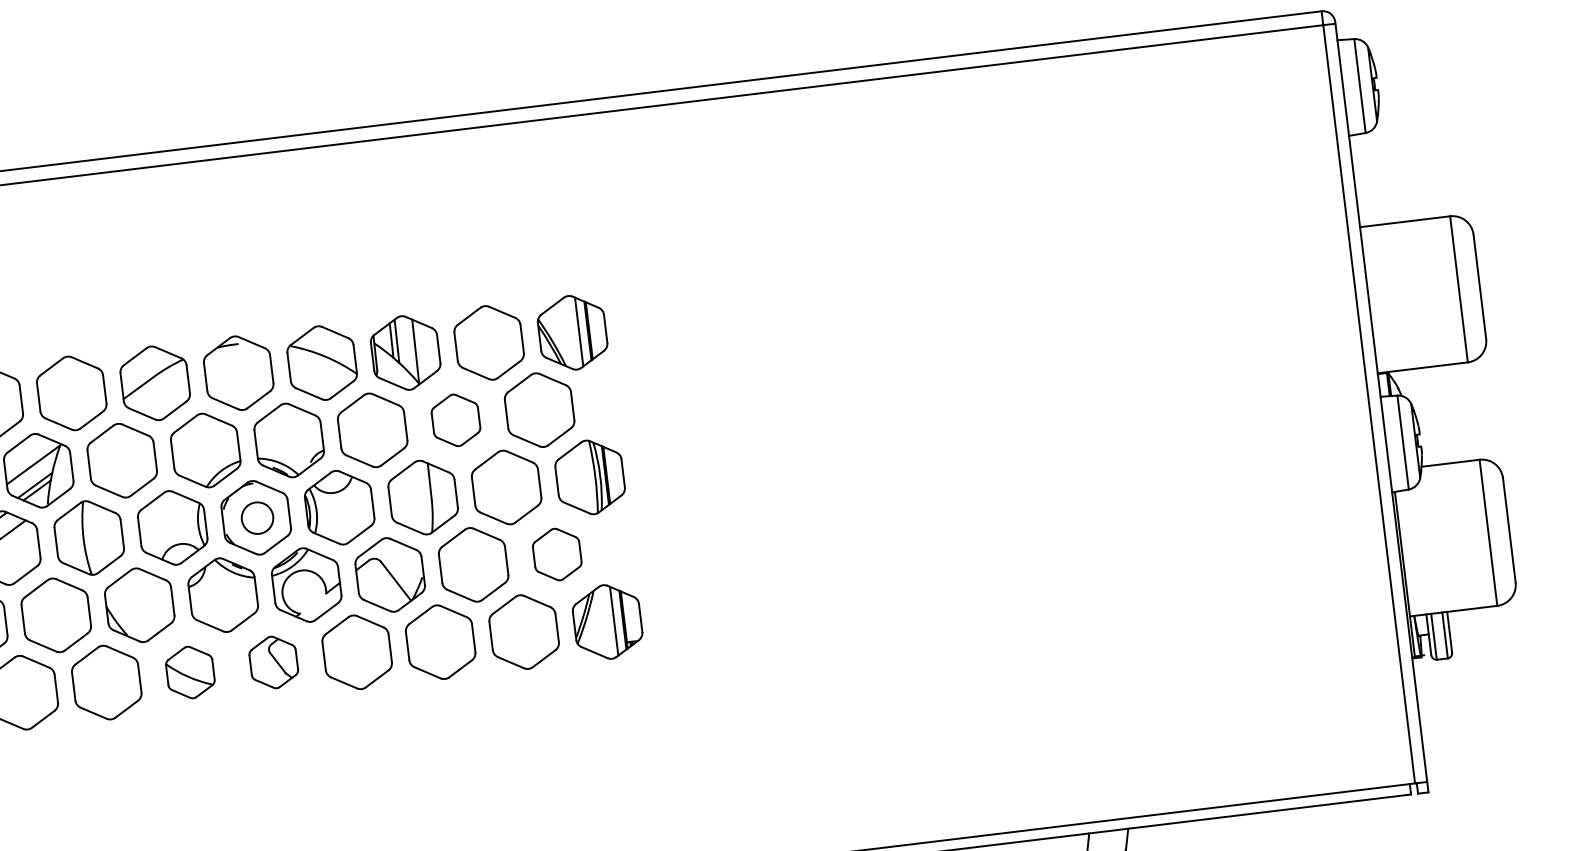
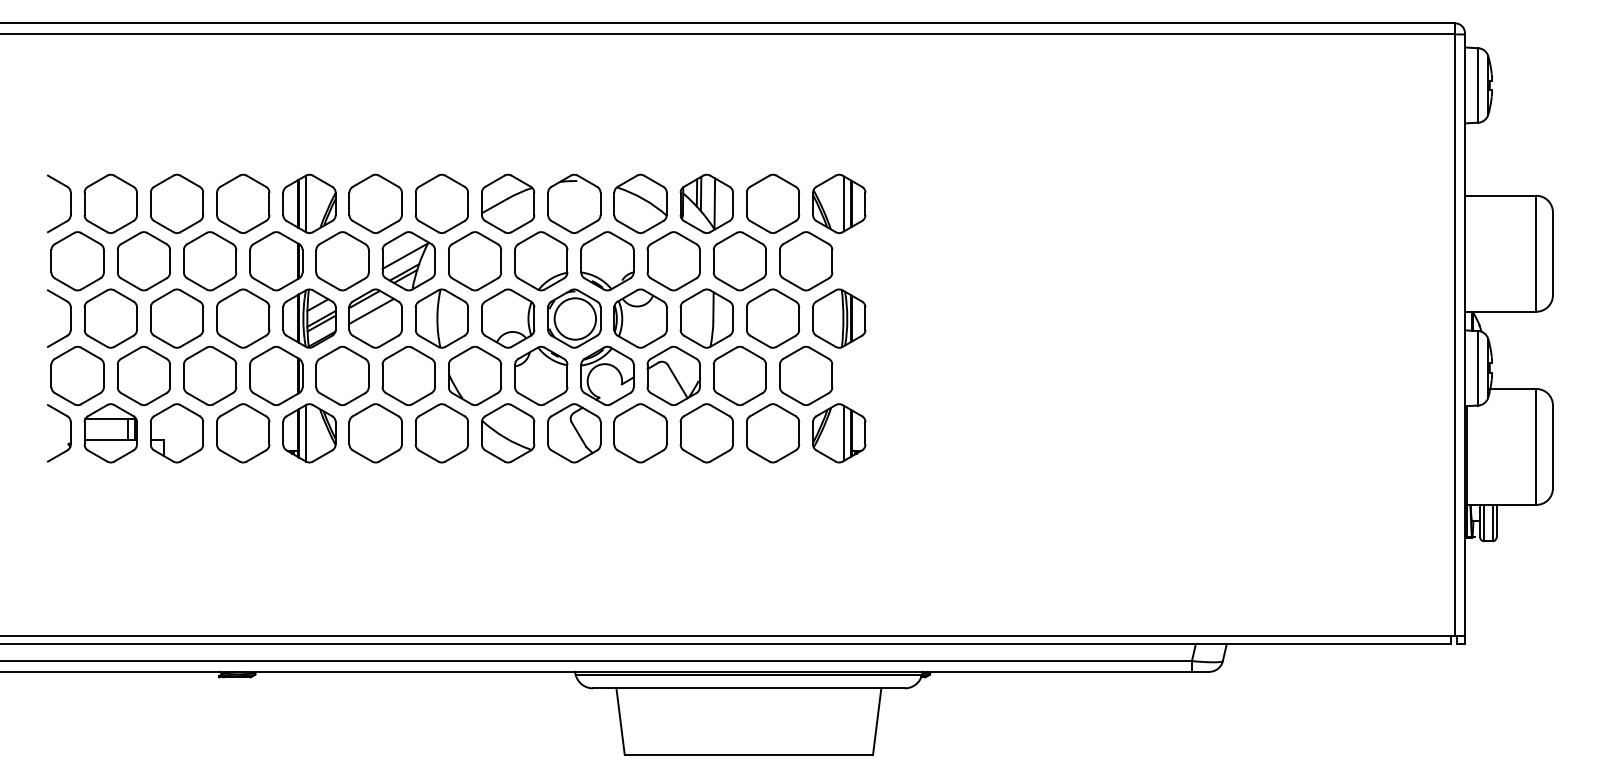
part: (455, 420) -> (739, 261), size x1.43
circle: (257, 517) -> (575, 318), size x1.67
part: (557, 554) -> (806, 375), size x1.43
part: (273, 662) -> (574, 433), size x1.43
part: (190, 672) -> (508, 433), size x1.43

